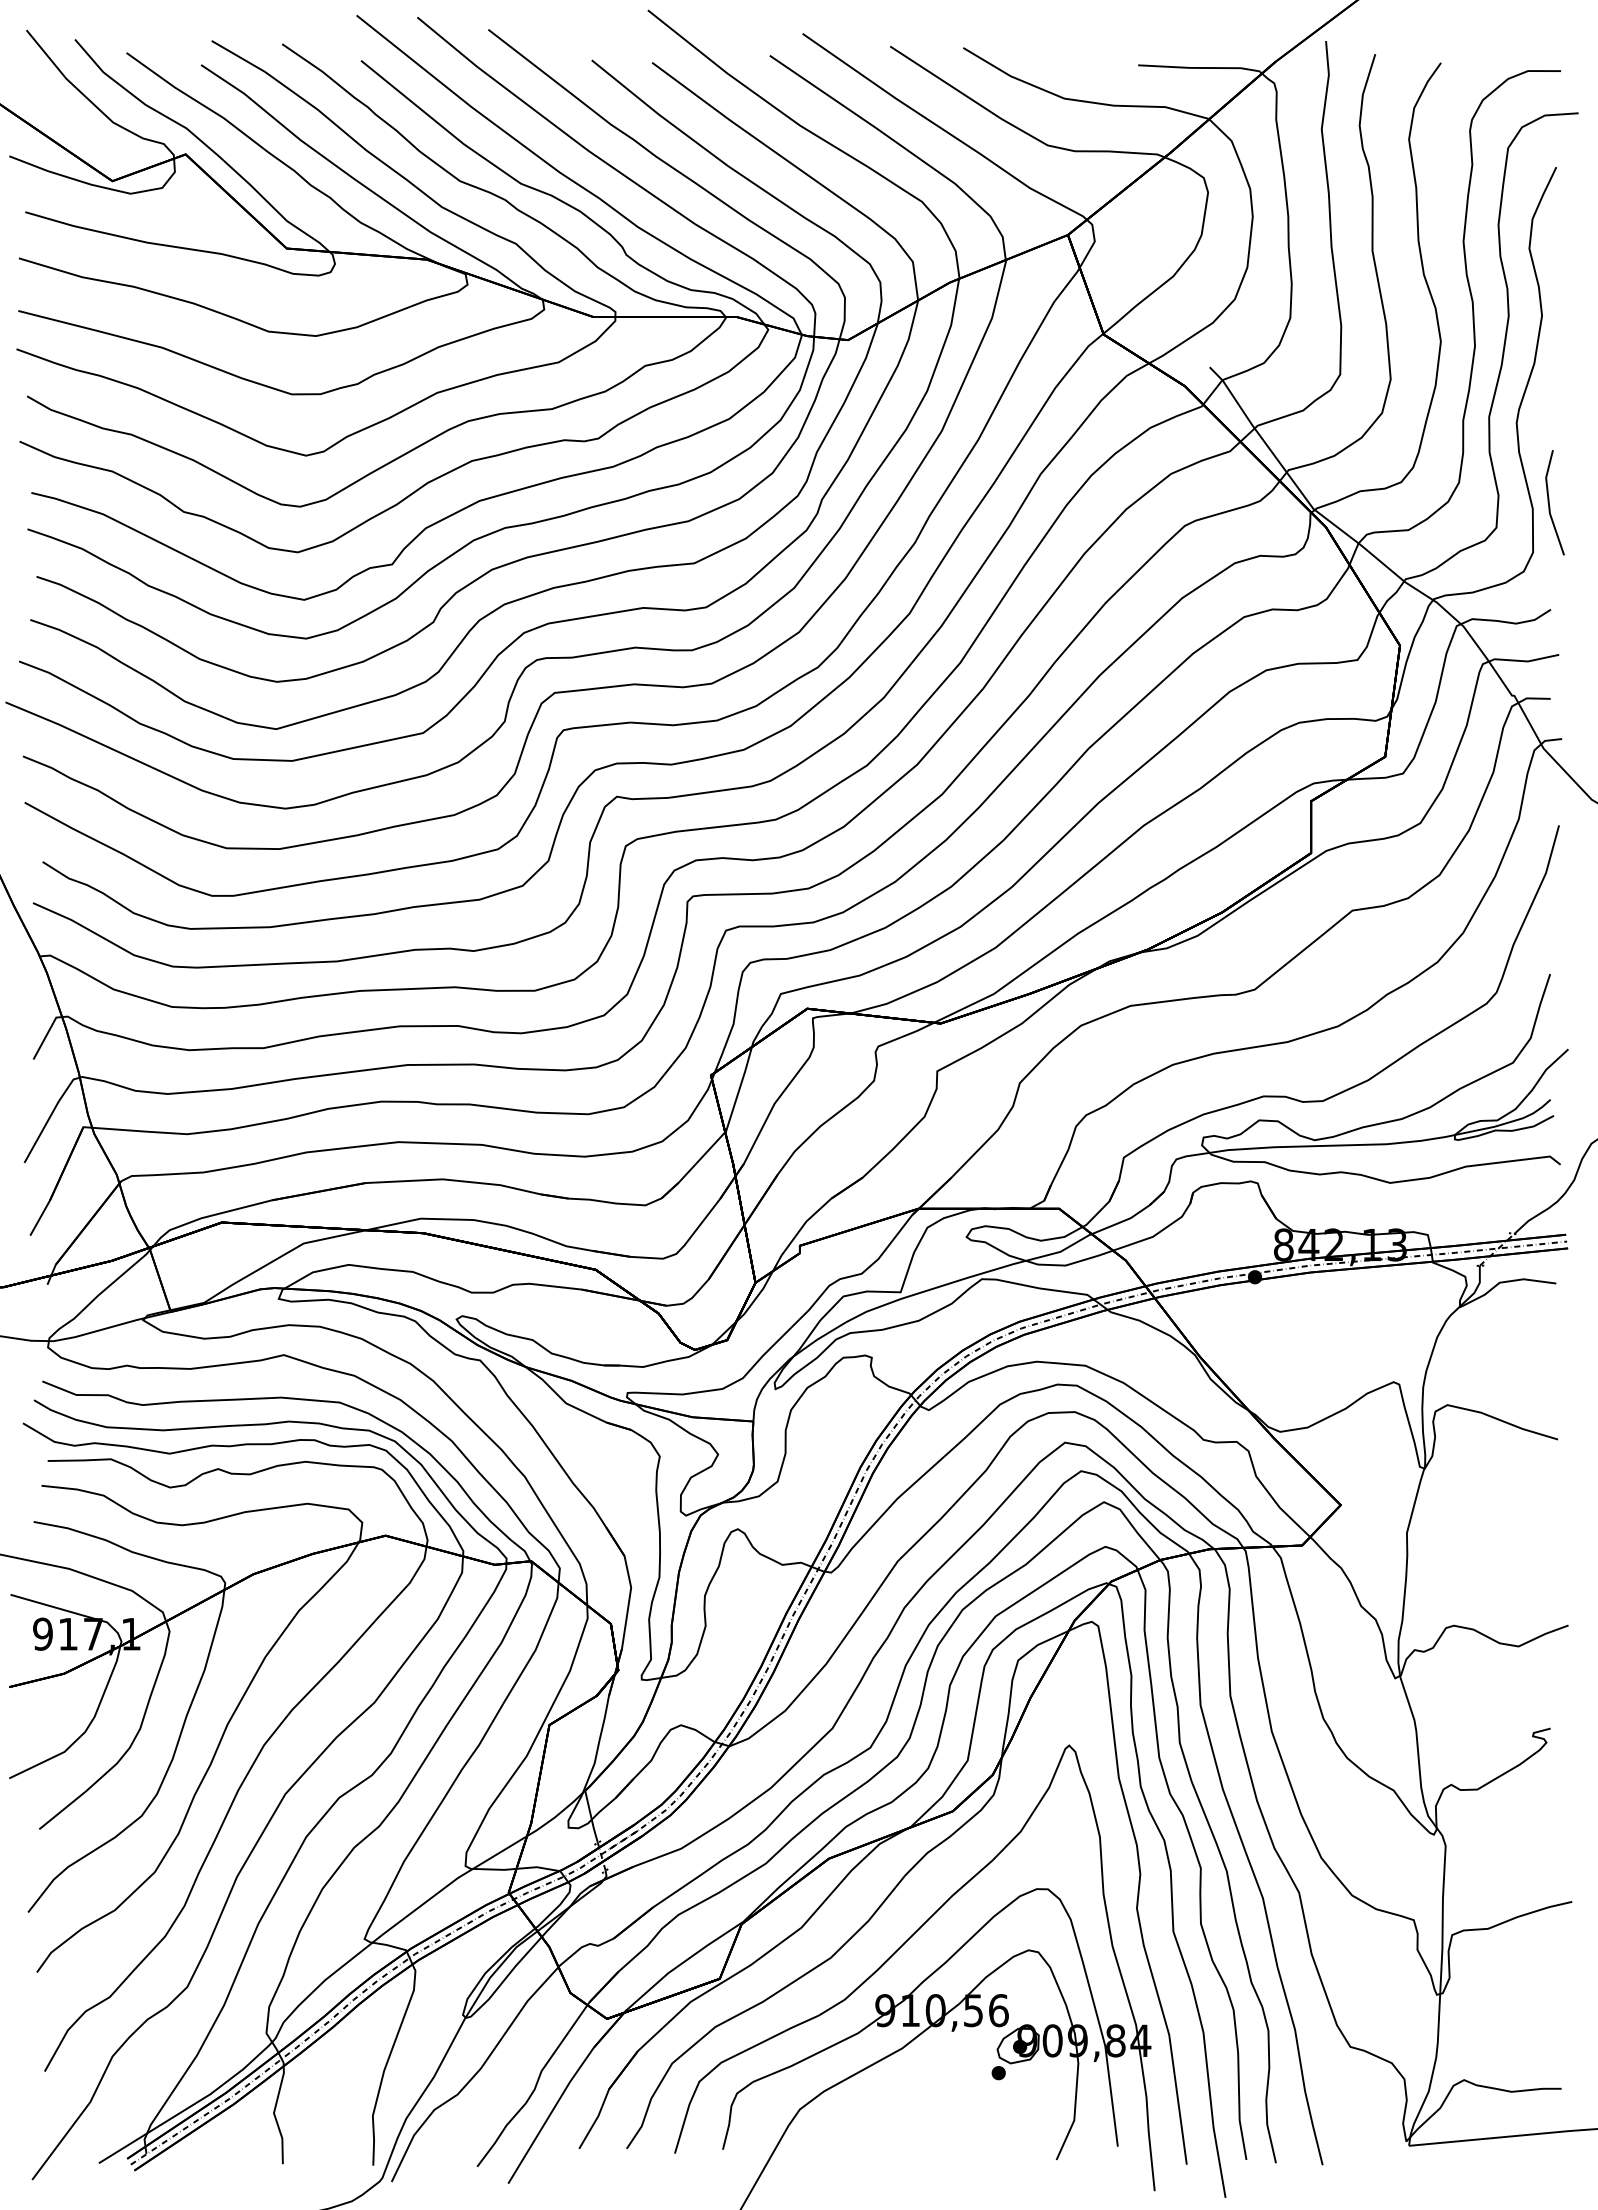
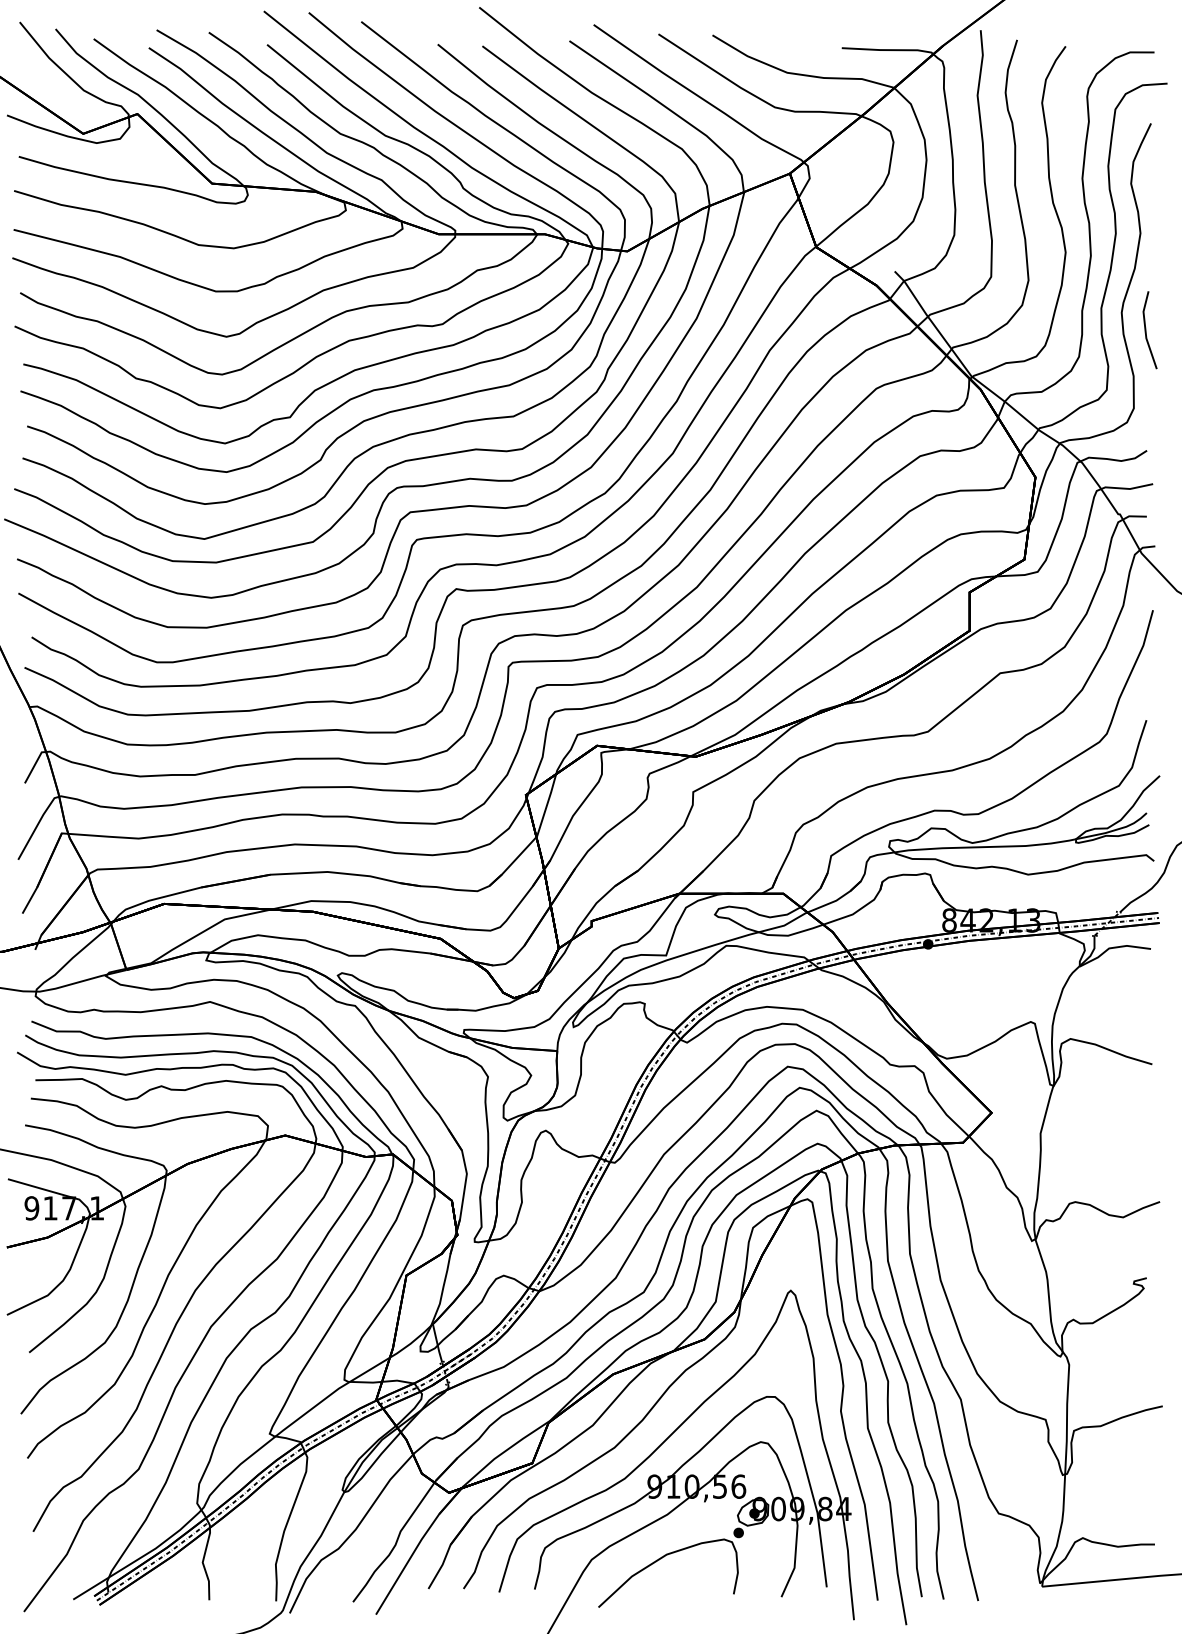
line: (1549, 502) -> (1145, 330), moved
curve: (892, 2109) -> (660, 1559), added

